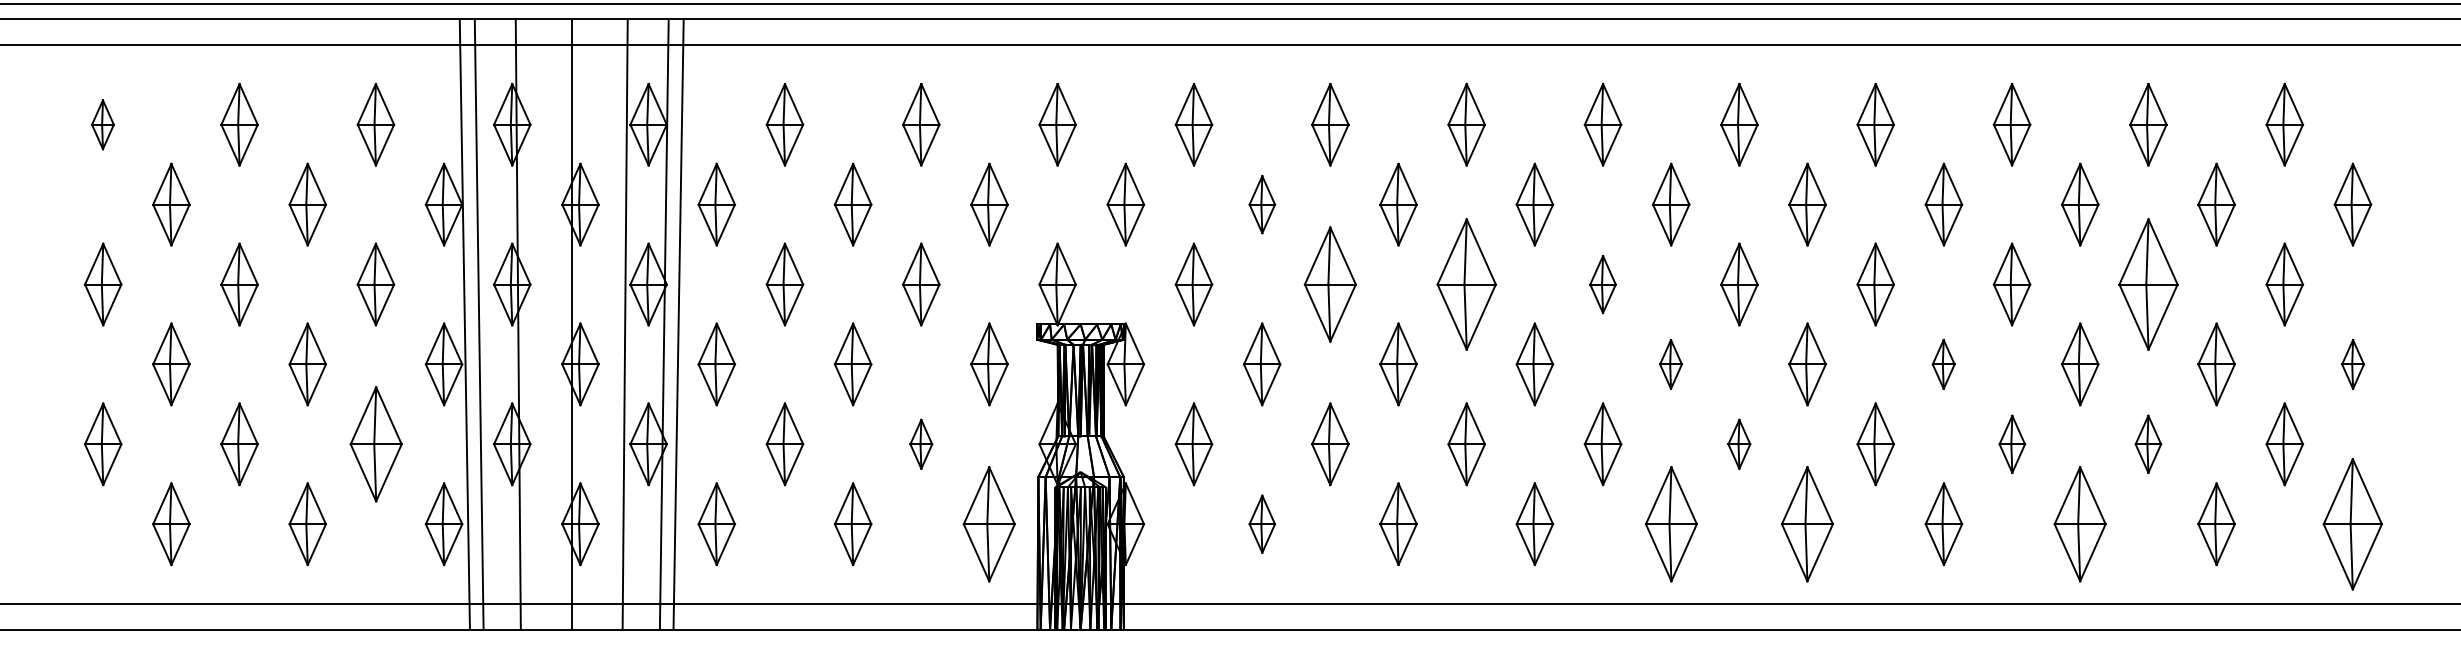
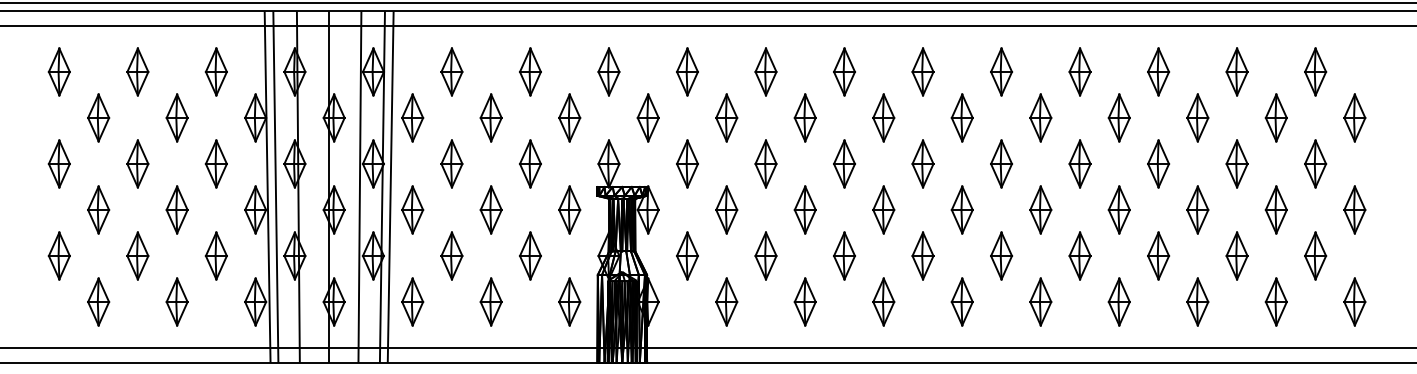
part: (101, 123) -> (58, 71), size x1.67
part: (1261, 203) -> (726, 117), size x1.43
part: (1329, 283) -> (765, 163), size x0.71
part: (1466, 283) -> (844, 163), size x0.62
part: (1602, 283) -> (922, 163), size x1.43
part: (2147, 283) -> (1236, 163), size x0.62
part: (1669, 363) -> (961, 209), size x1.67
part: (1942, 363) -> (1118, 209), size x1.67
part: (2352, 363) -> (1354, 209), size x1.67
part: (374, 443) -> (215, 255), size x0.71
part: (921, 443) -> (530, 255), size x1.67
part: (1739, 443) -> (1001, 255), size x1.67
part: (2011, 443) -> (1158, 255), size x1.43
part: (2147, 443) -> (1236, 255), size x1.43
part: (989, 523) -> (569, 301), size x0.71
part: (1261, 523) -> (726, 301), size x1.43
part: (1669, 523) -> (961, 301), size x0.71
part: (1807, 523) -> (1040, 301), size x0.71
part: (2079, 523) -> (1197, 301), size x0.71
part: (2352, 523) -> (1354, 301), size x0.62

